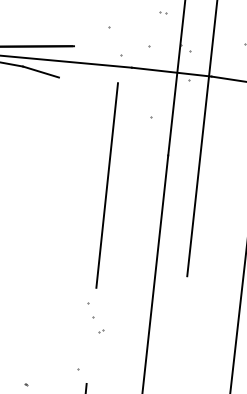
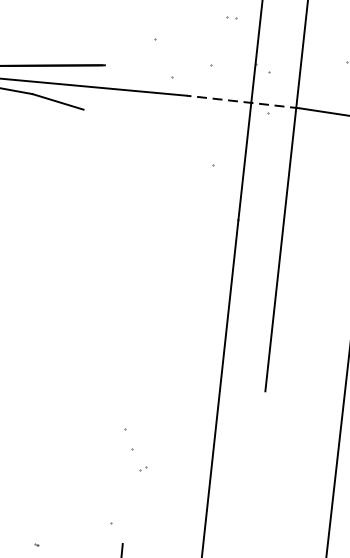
line: (171, 72) -> (243, 102), solid -> dashed
line: (107, 185) -> (152, 262), removed

